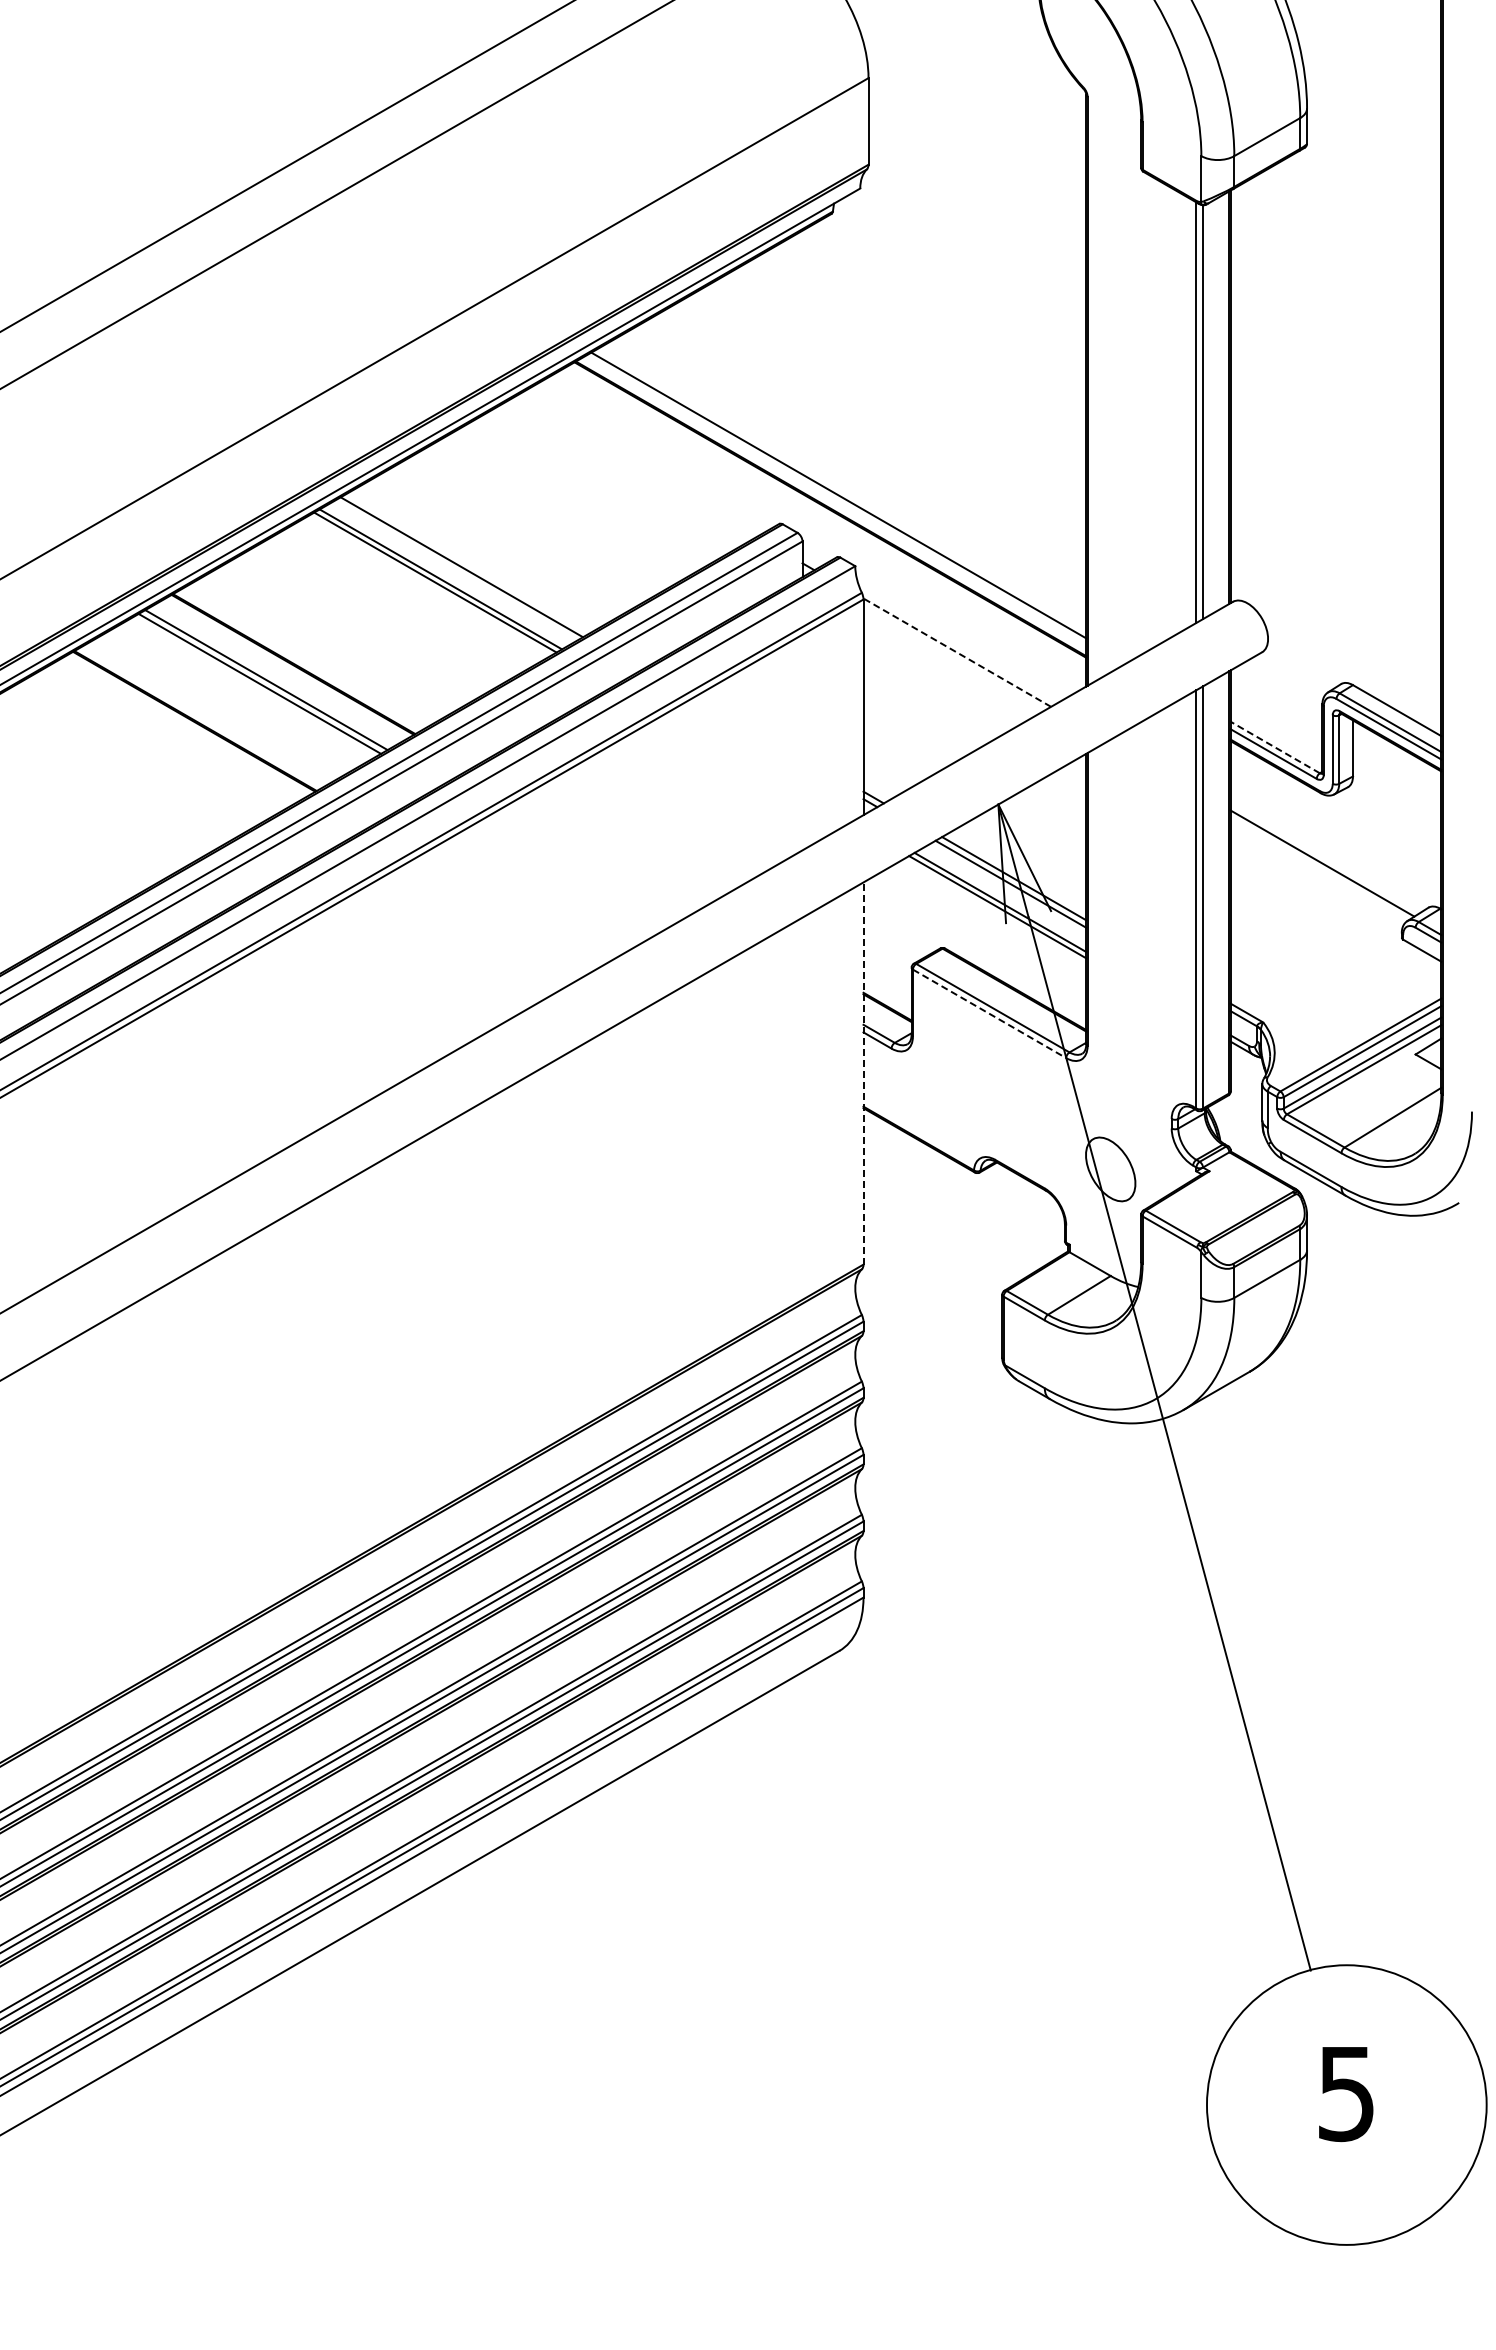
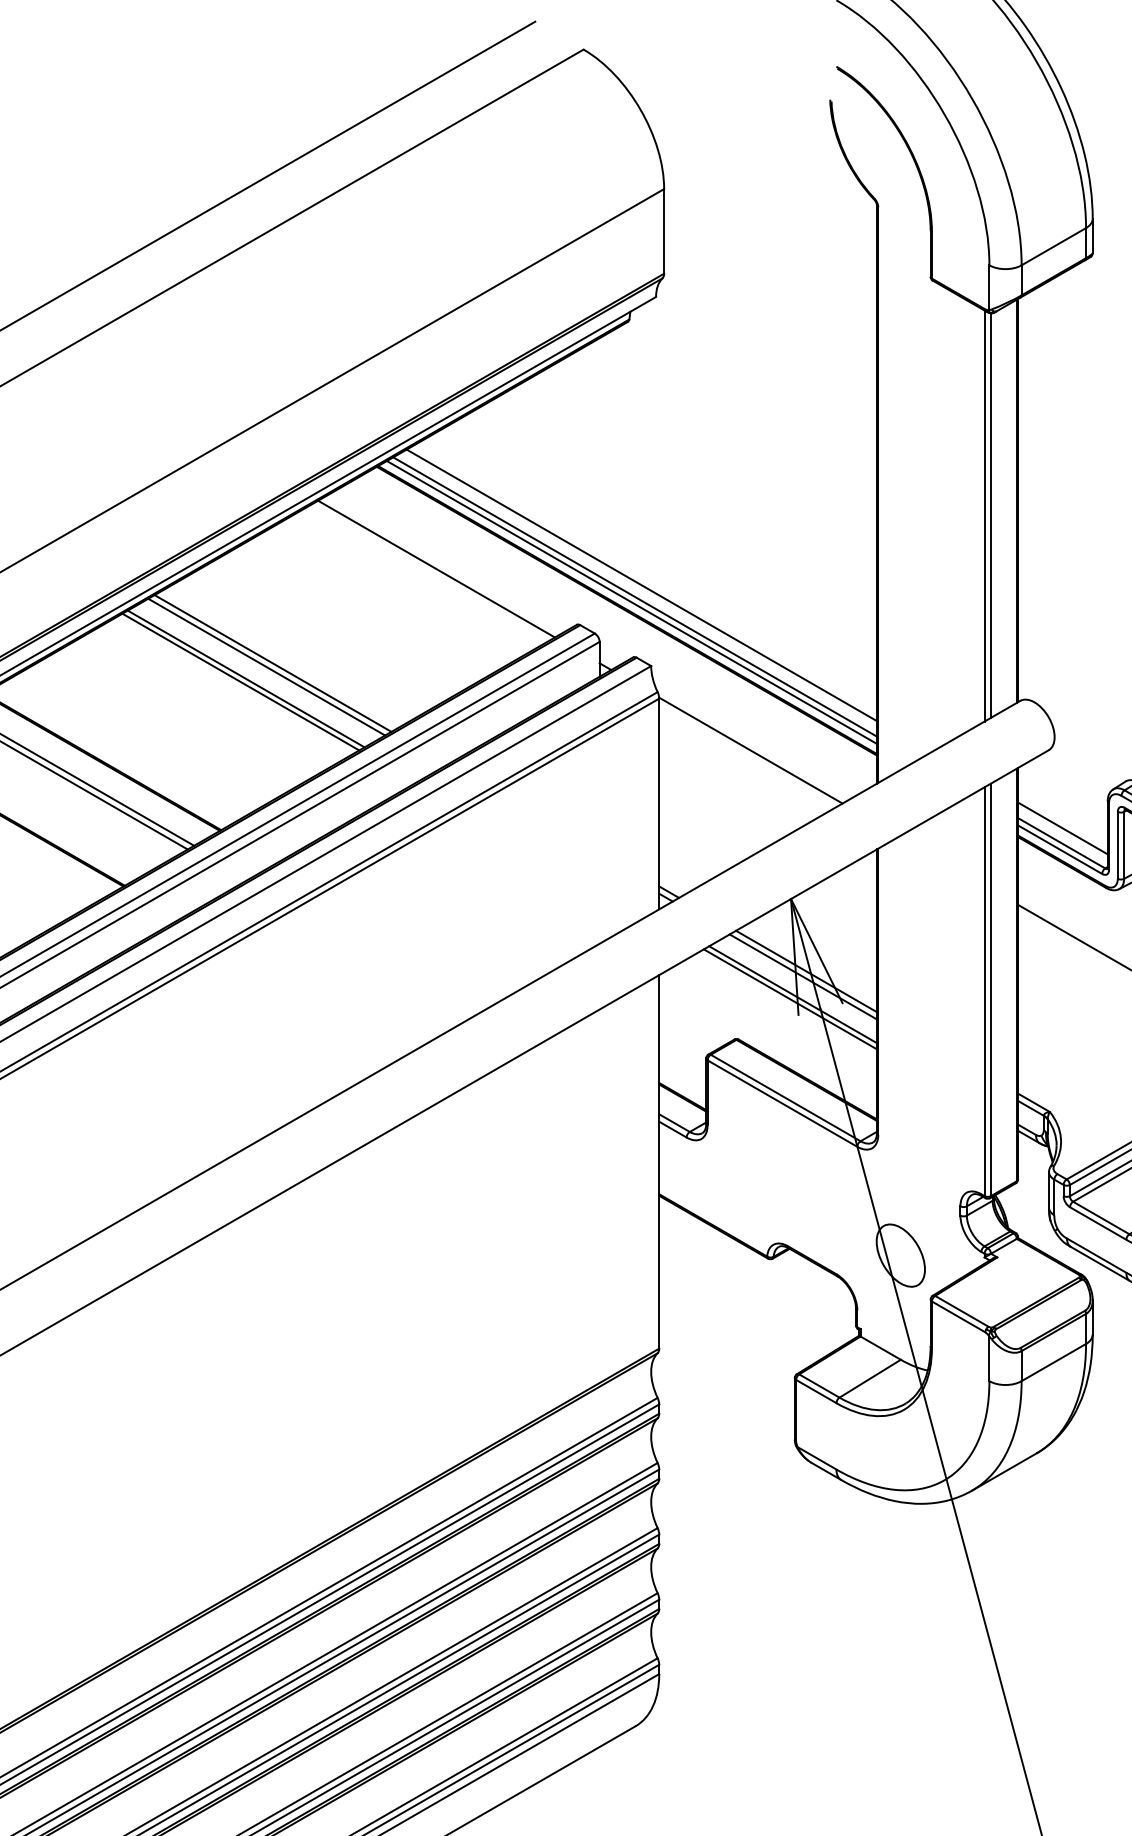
line: (635, 466) -> (436, 568), added
line: (845, 483) -> (641, 585), added
line: (835, 500) -> (631, 601), added
line: (468, 563) -> (273, 663), added
line: (956, 652) -> (750, 750), dashed -> solid
line: (1276, 731) -> (1062, 827), added
line: (1274, 747) -> (1060, 843), dashed -> solid
line: (990, 1014) -> (783, 1104), dashed -> solid
line: (863, 1073) -> (659, 1161), dashed -> solid

